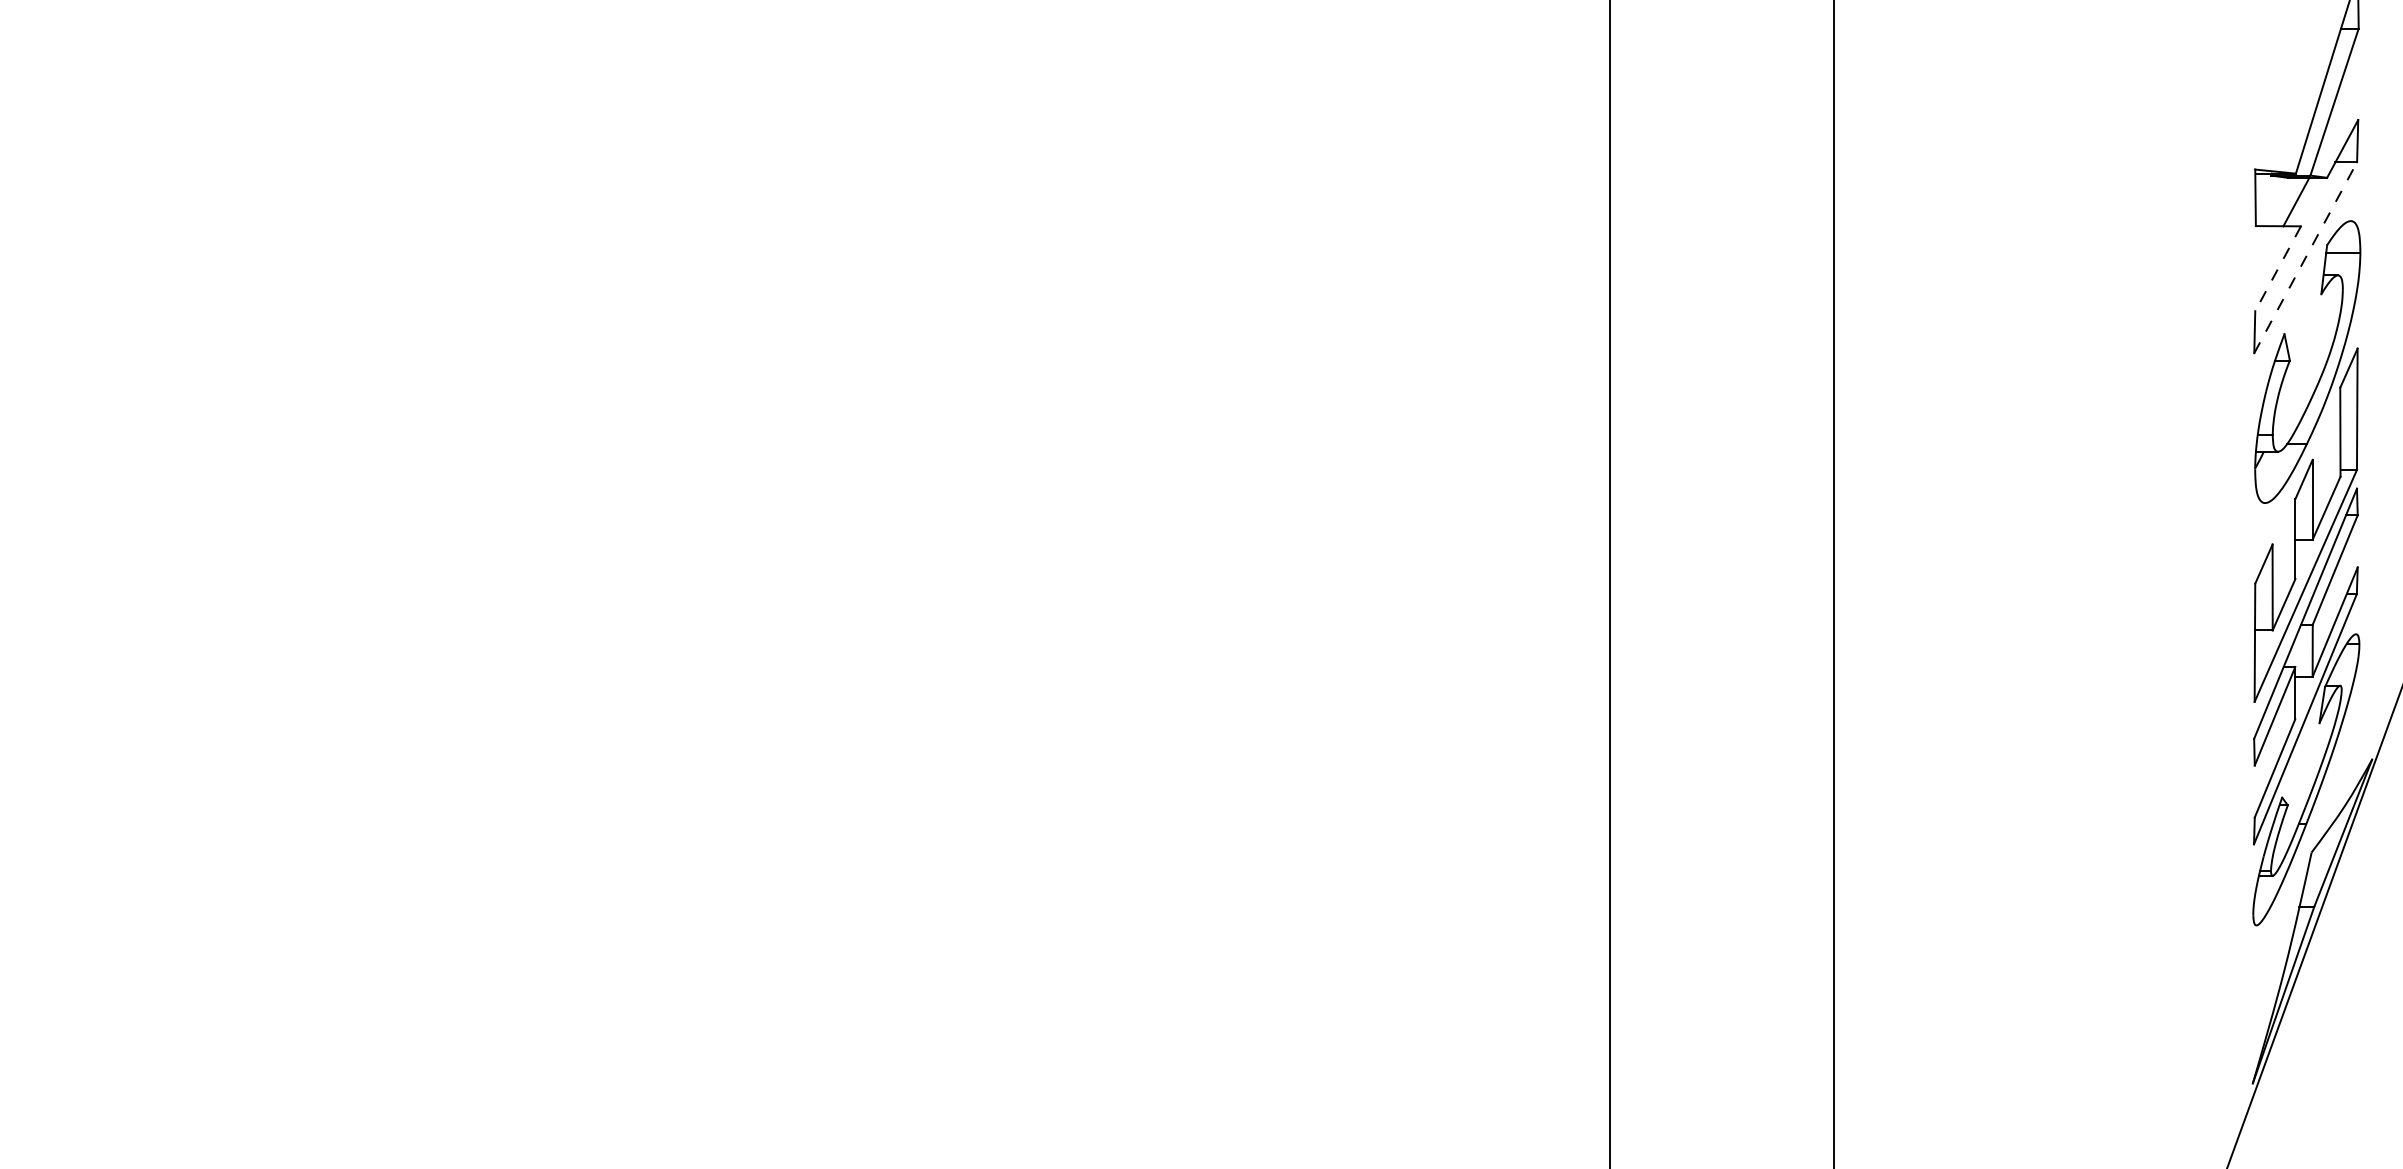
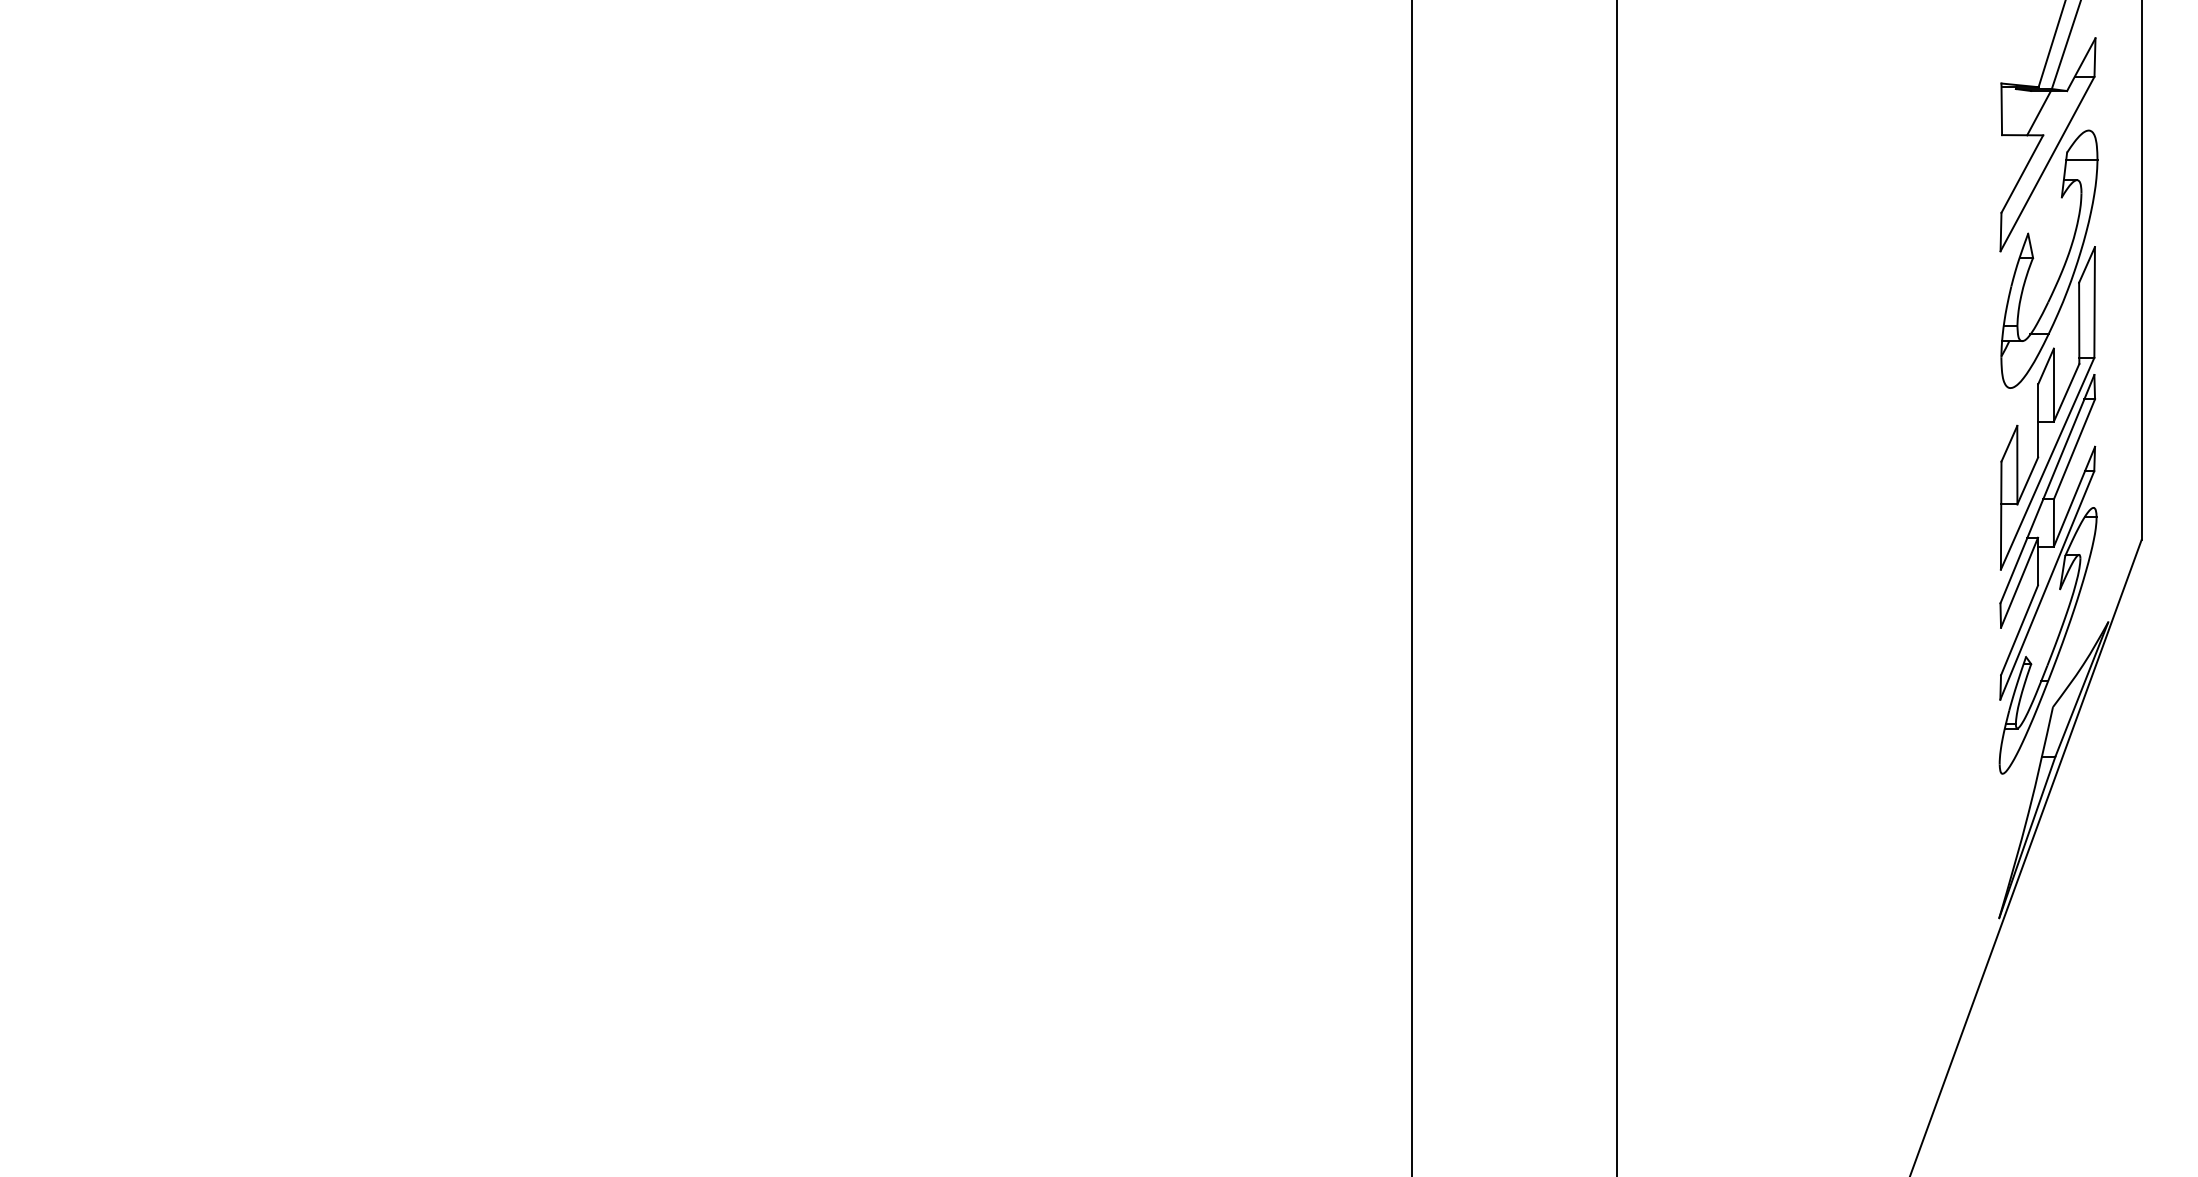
line: (2305, 257) -> (2047, 163), dashed -> solid
line: (2278, 269) -> (2022, 174), dashed -> solid

